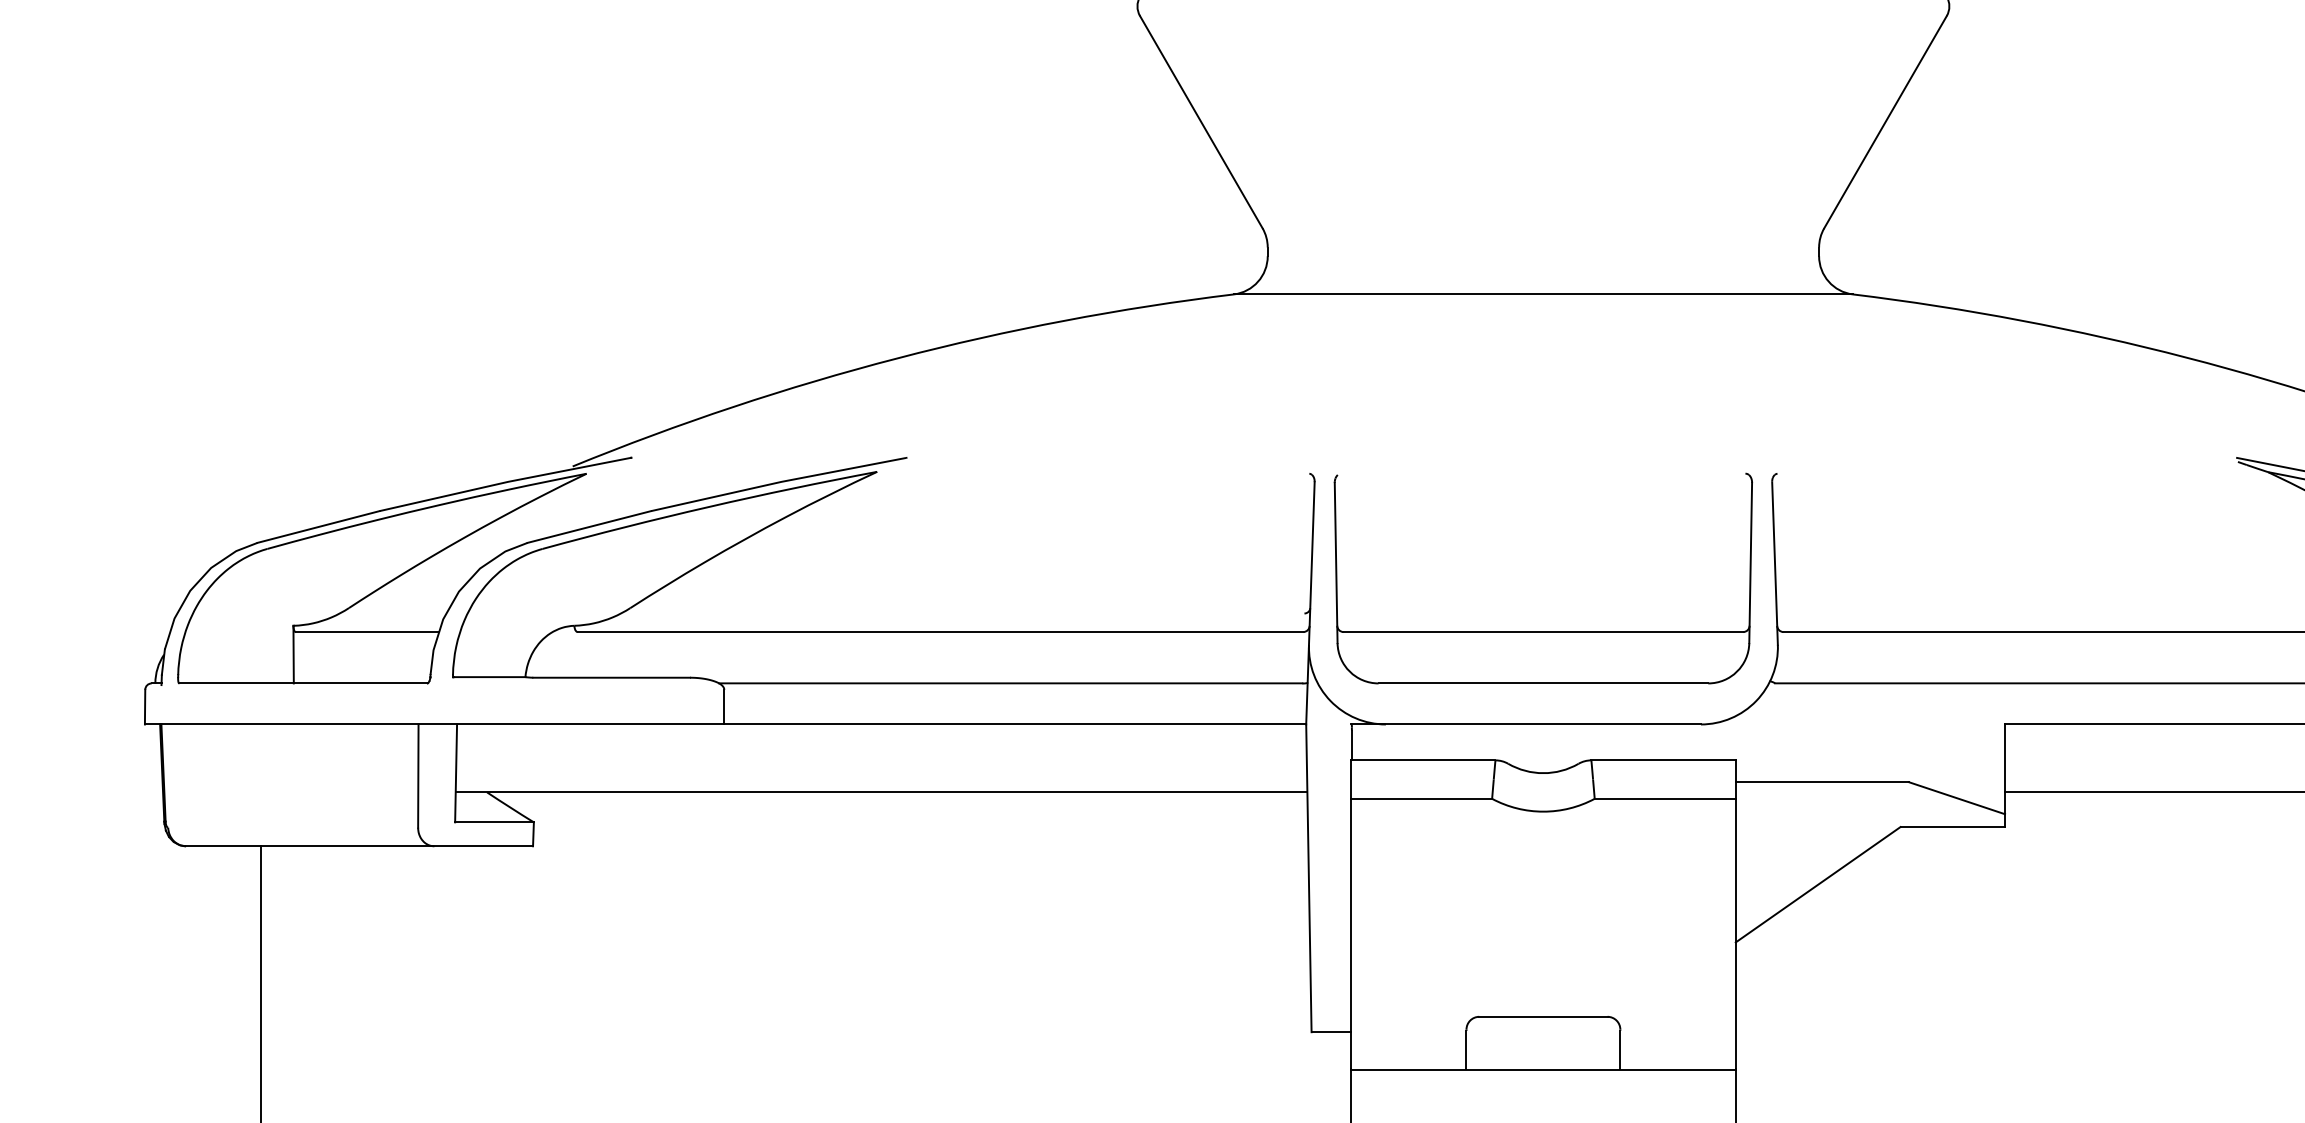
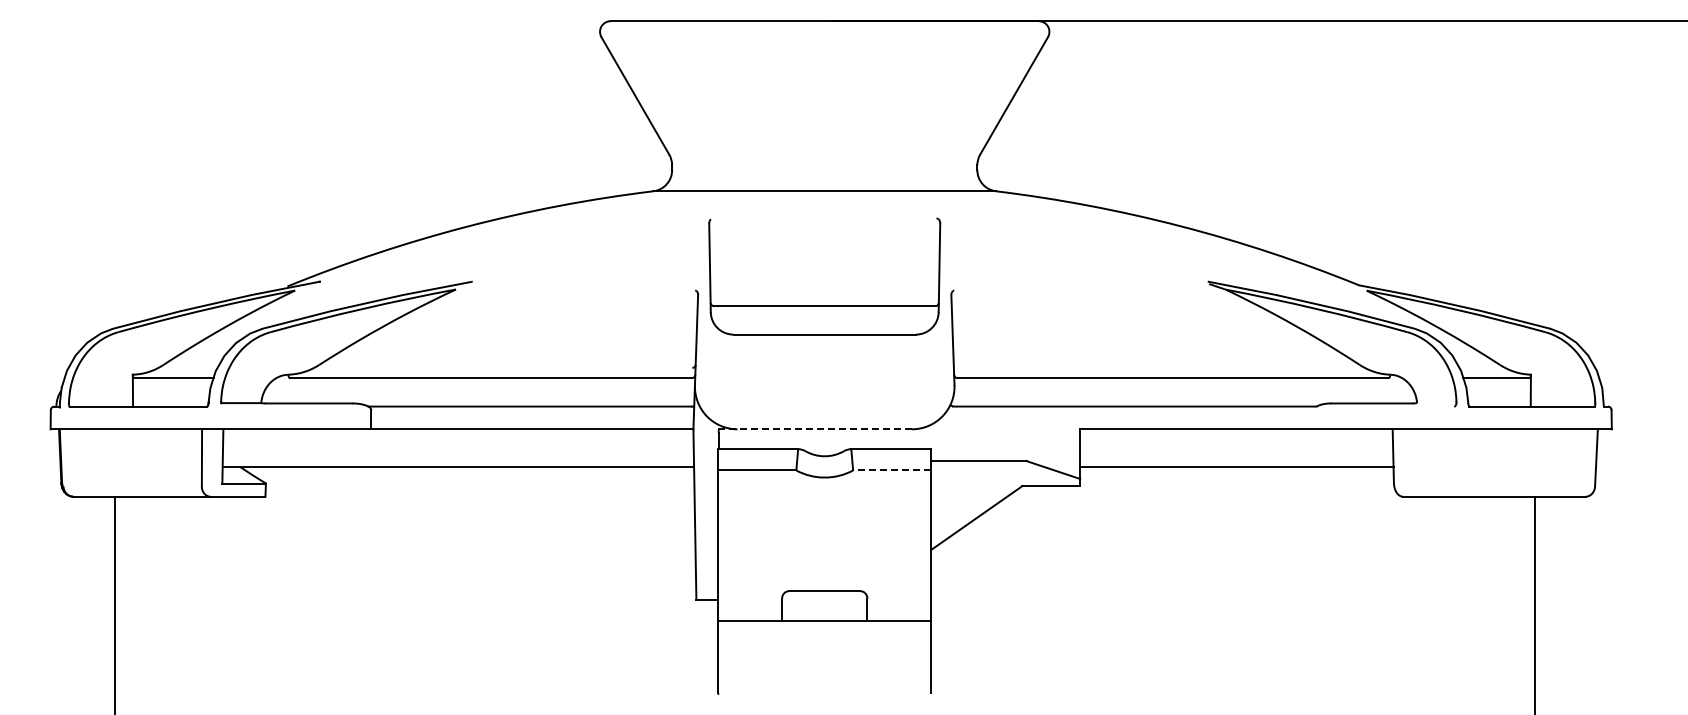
part: (1542, 630) -> (824, 305), moved
line: (1526, 724) -> (815, 429), solid -> dashed
line: (1664, 798) -> (891, 470), solid -> dashed

